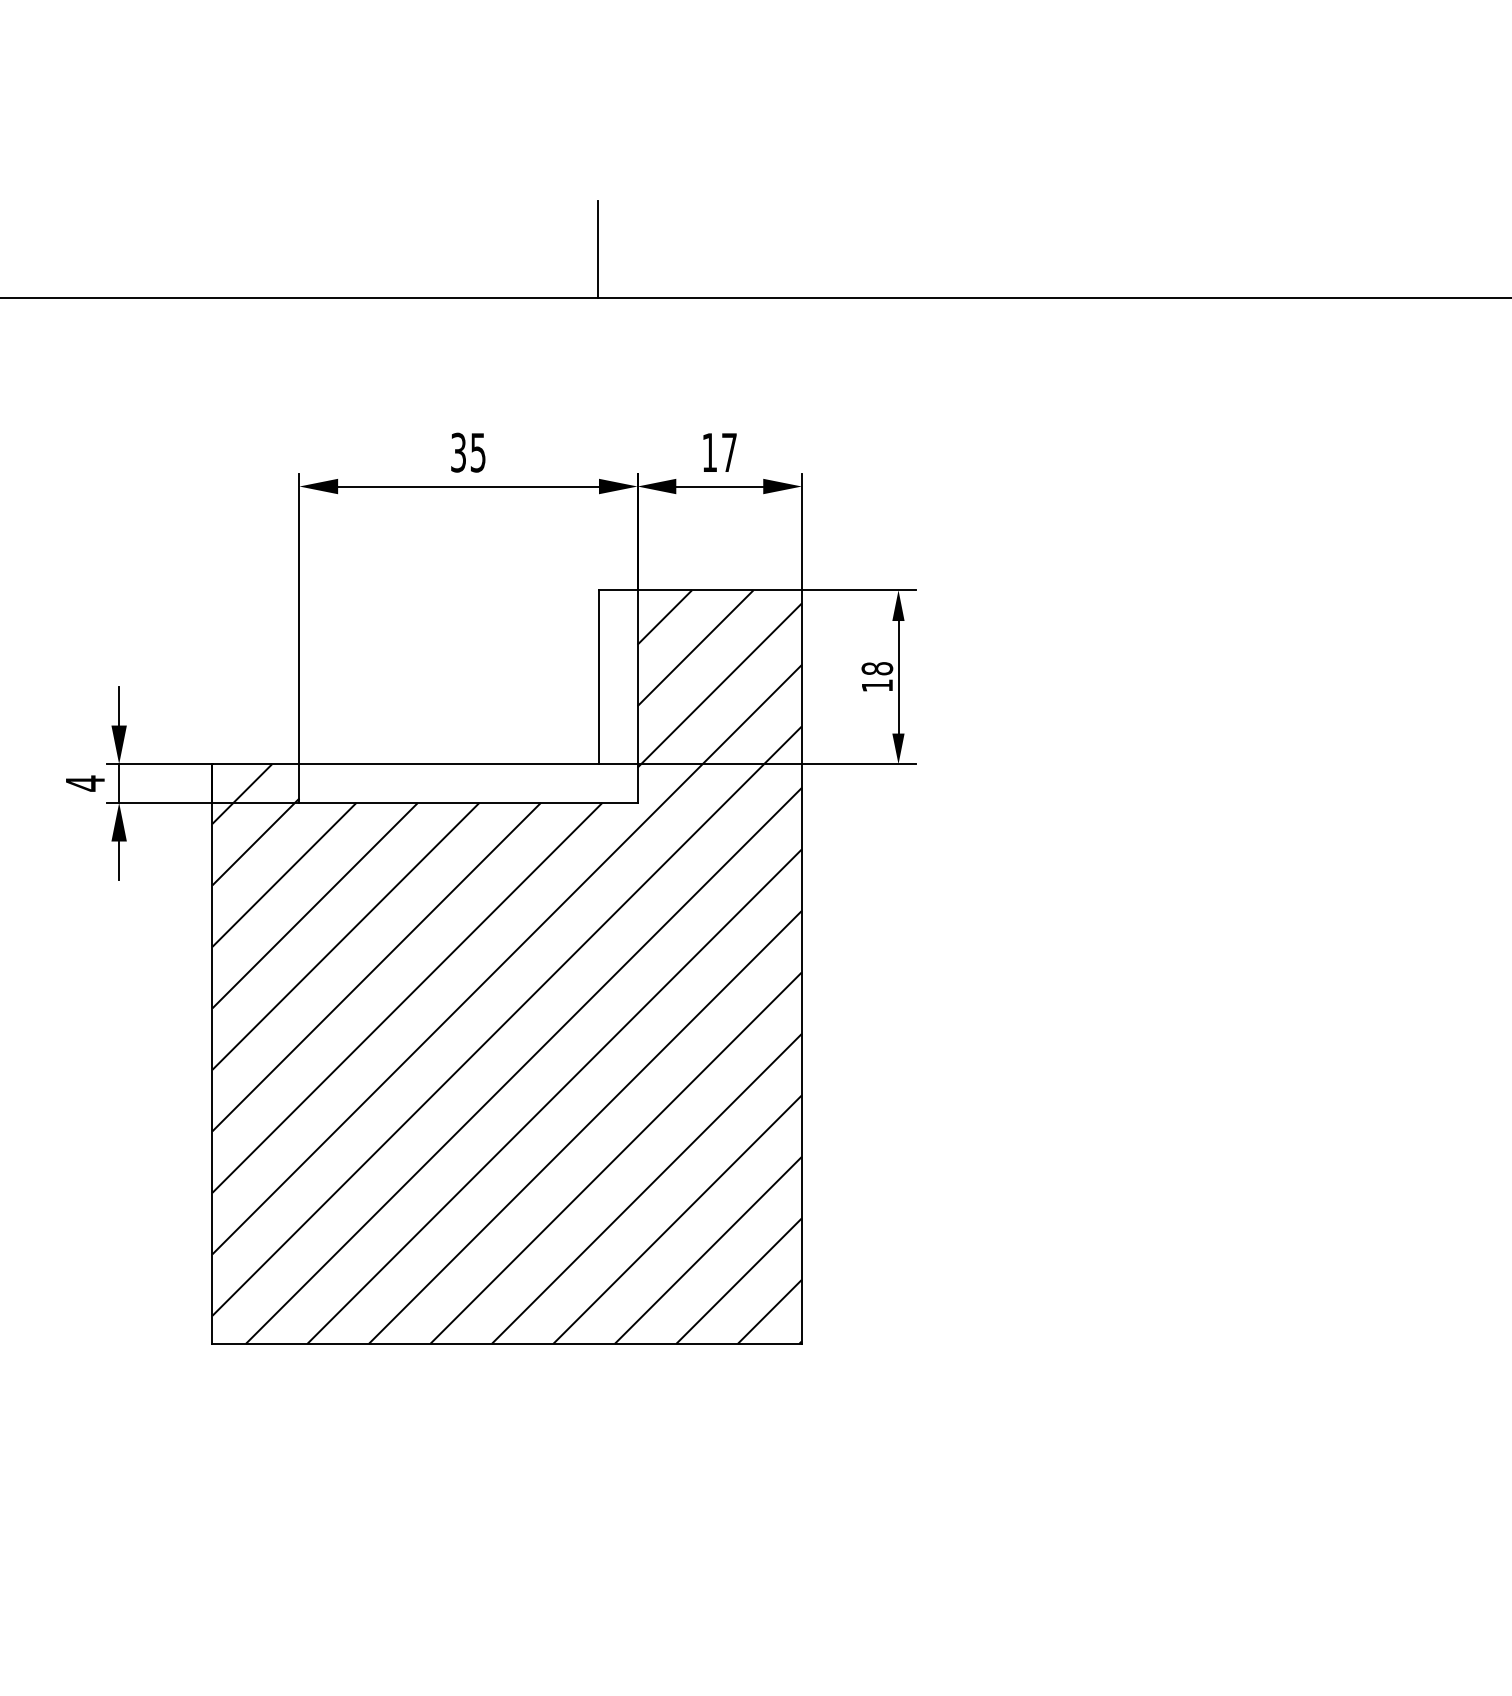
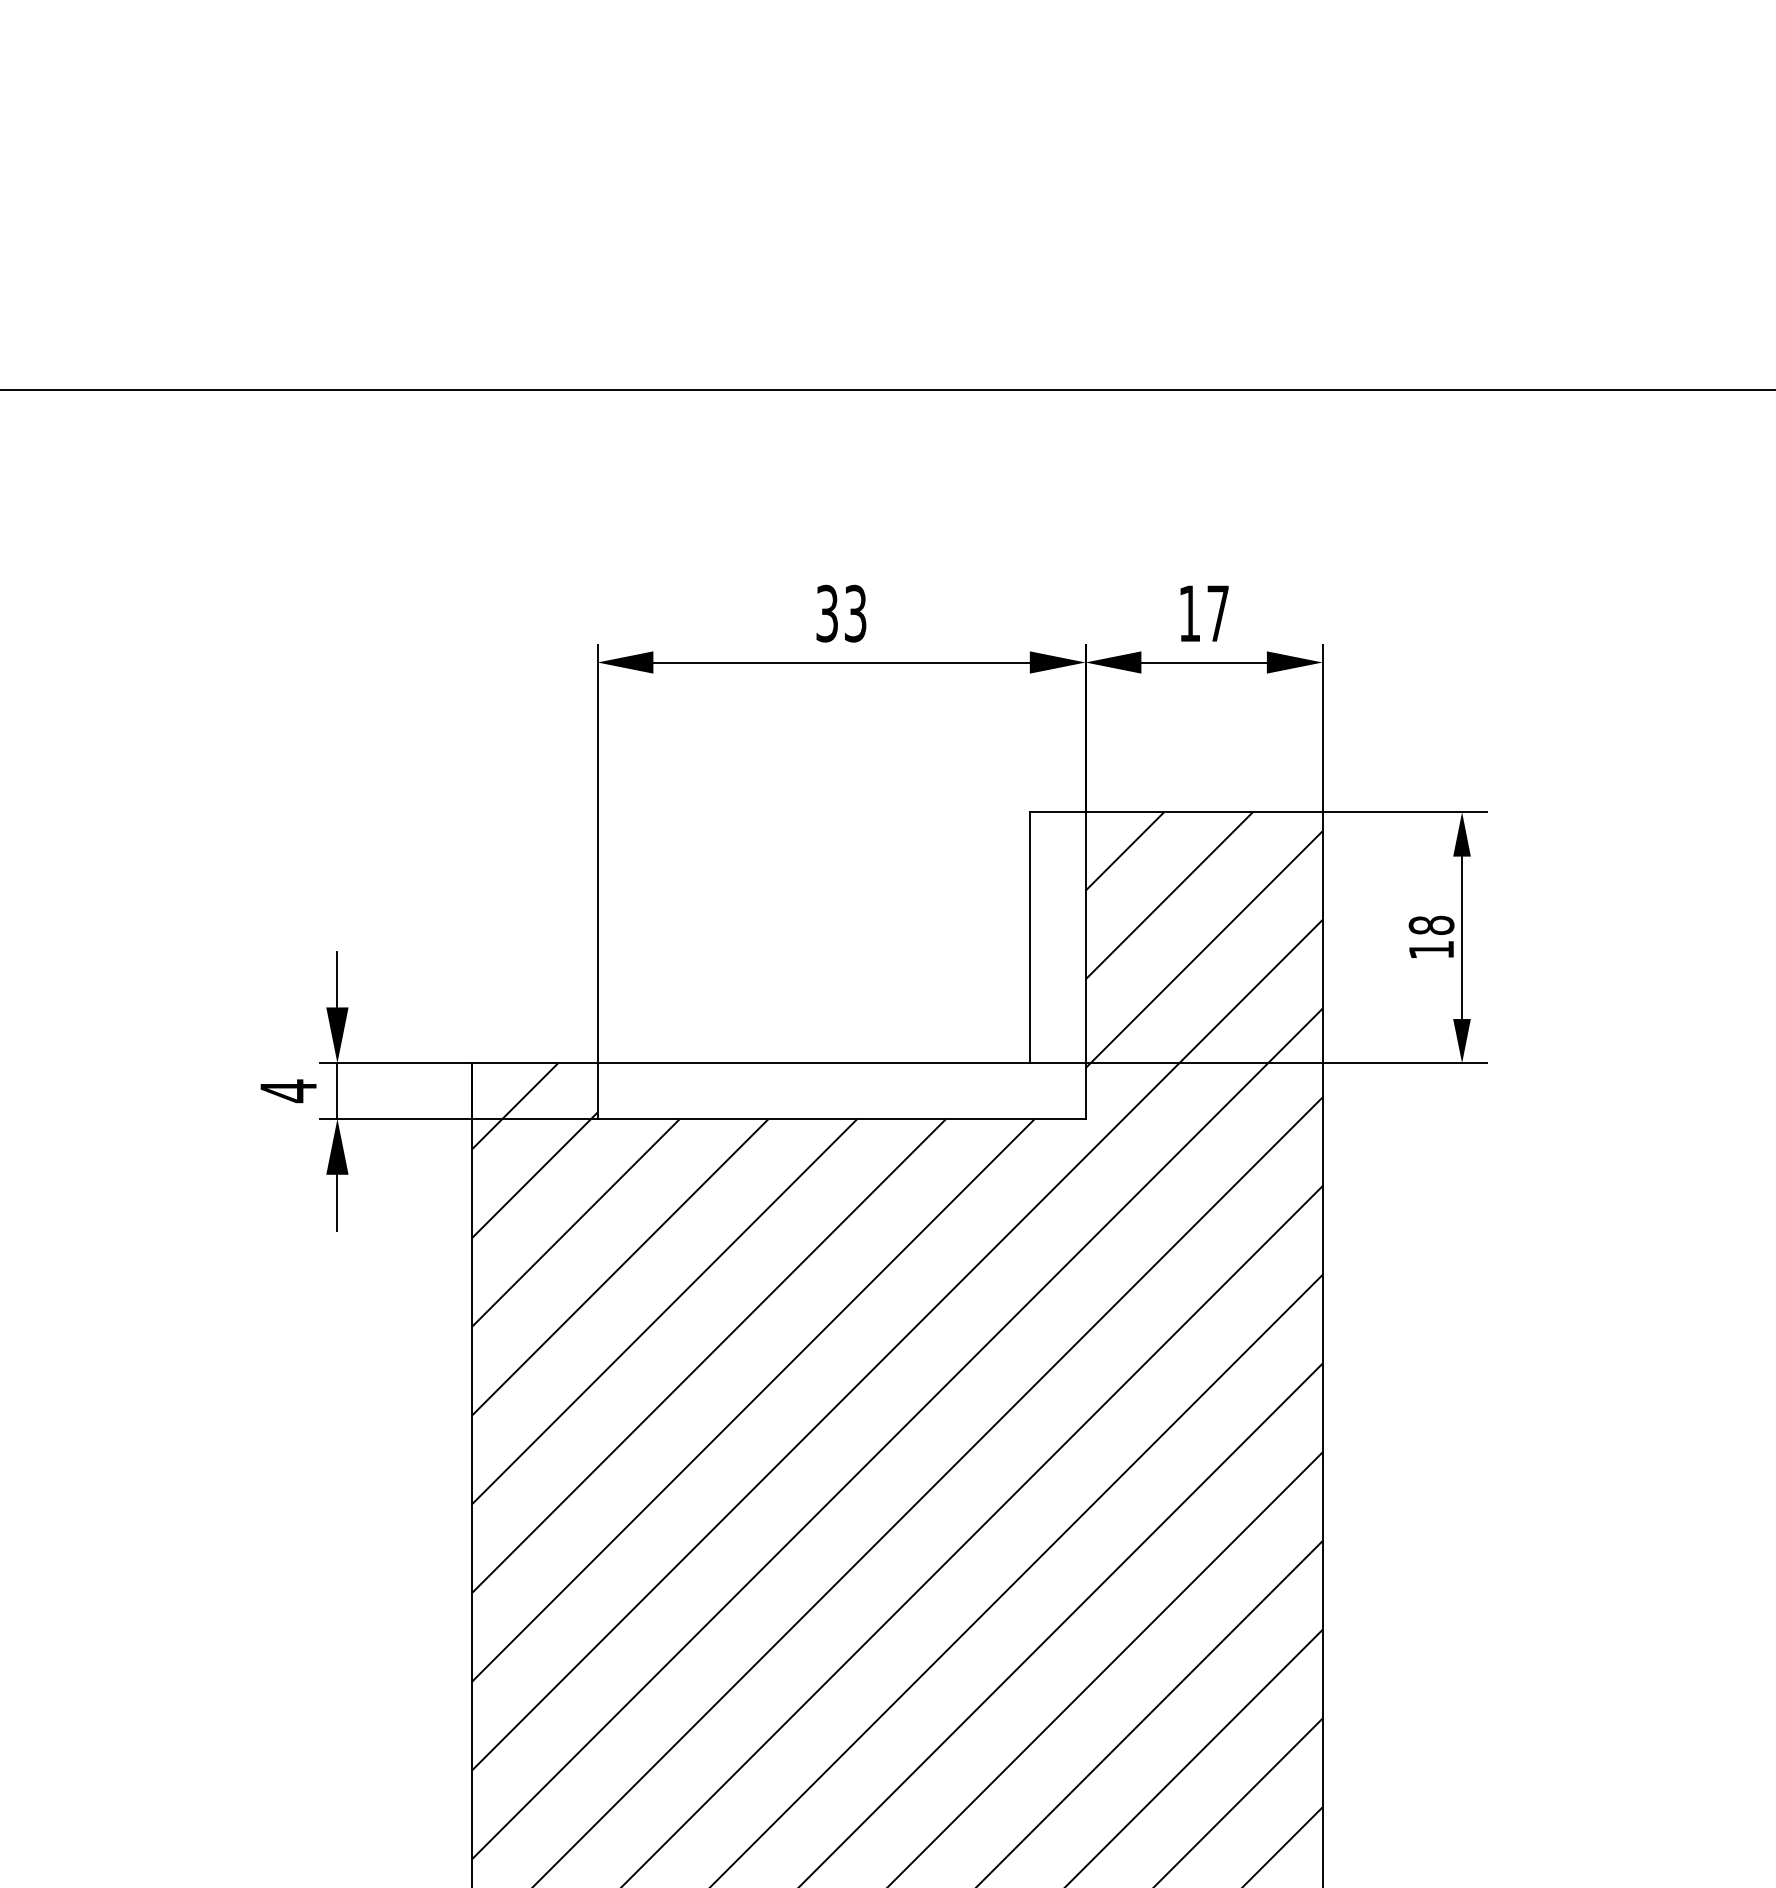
line: (597, 249) -> (1027, 320), removed
text: (478, 452) -> (855, 613), 35 -> 33

